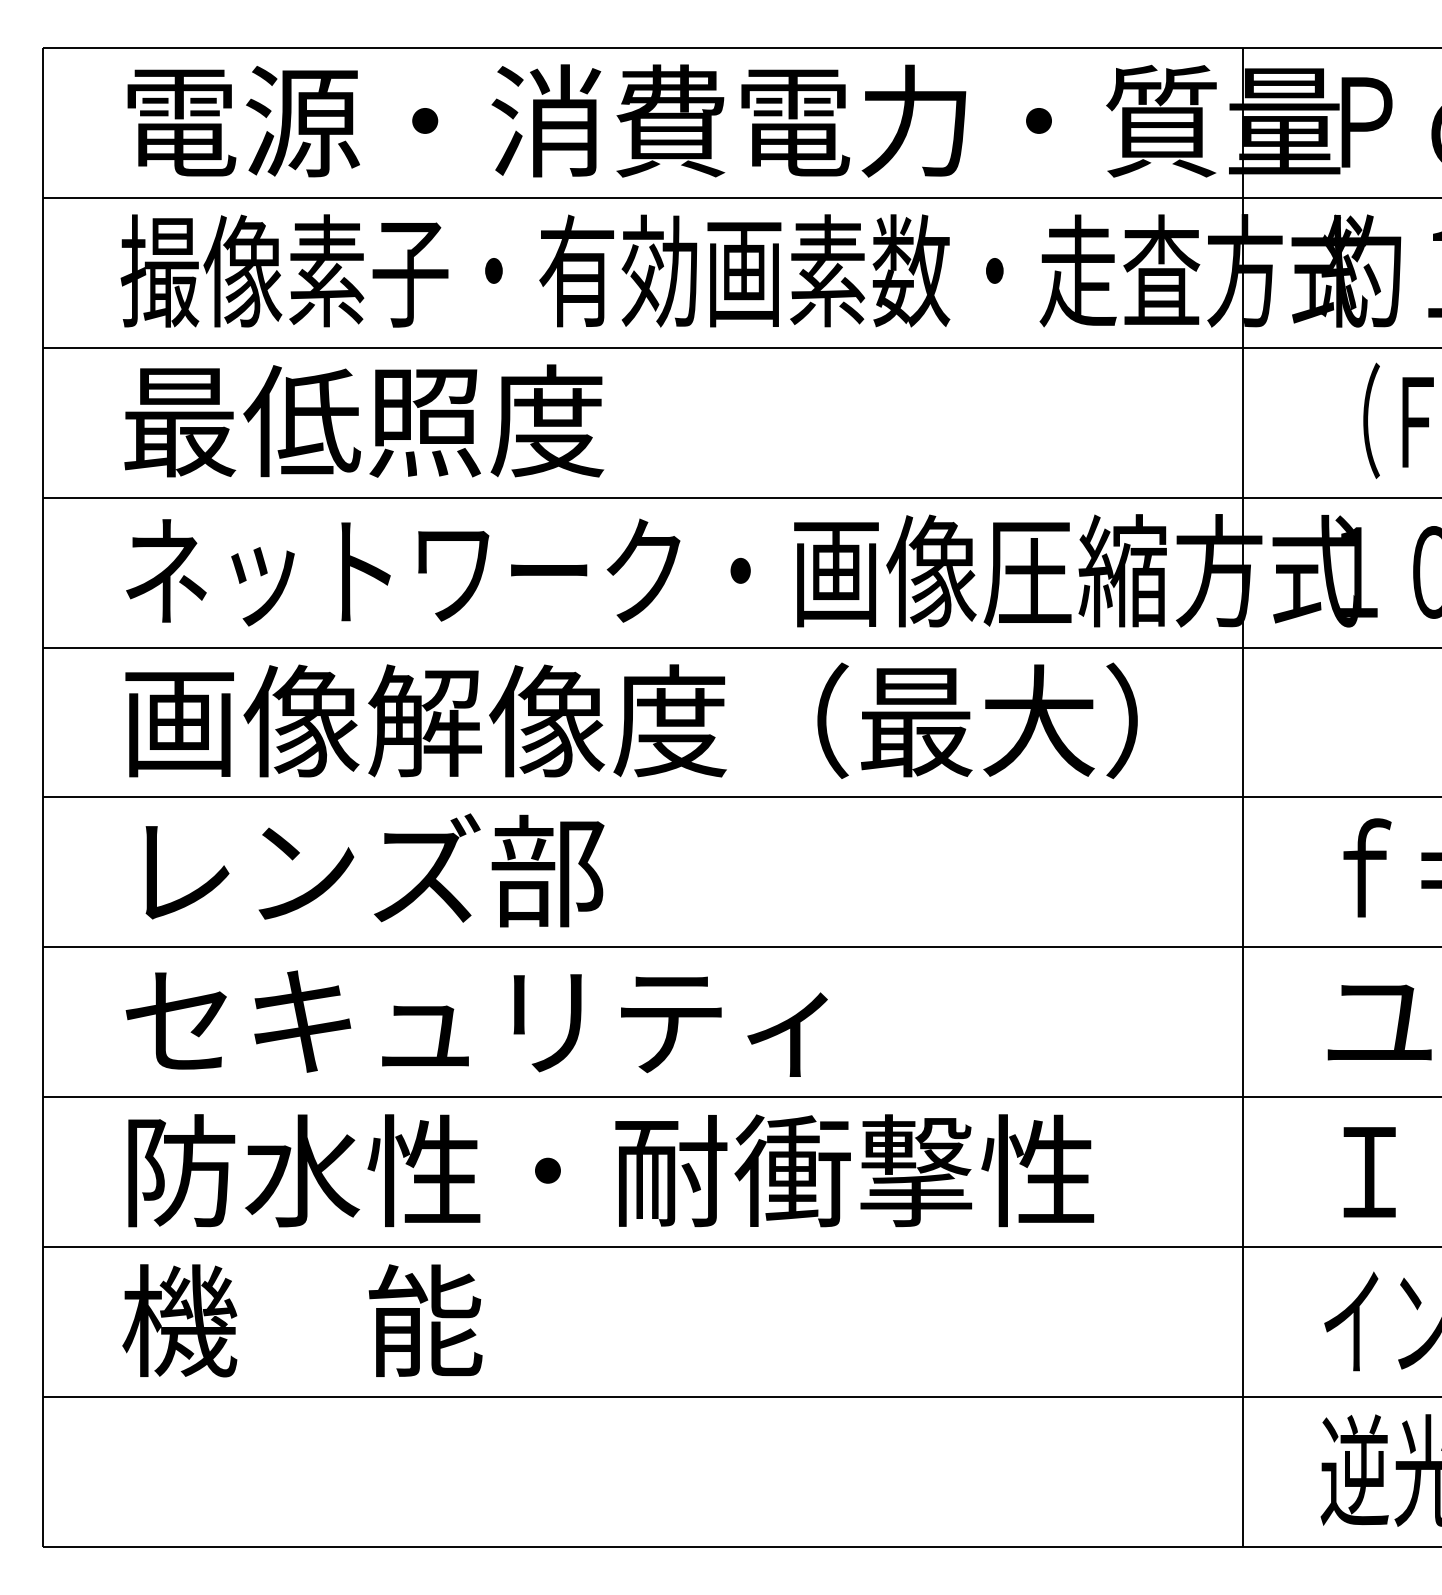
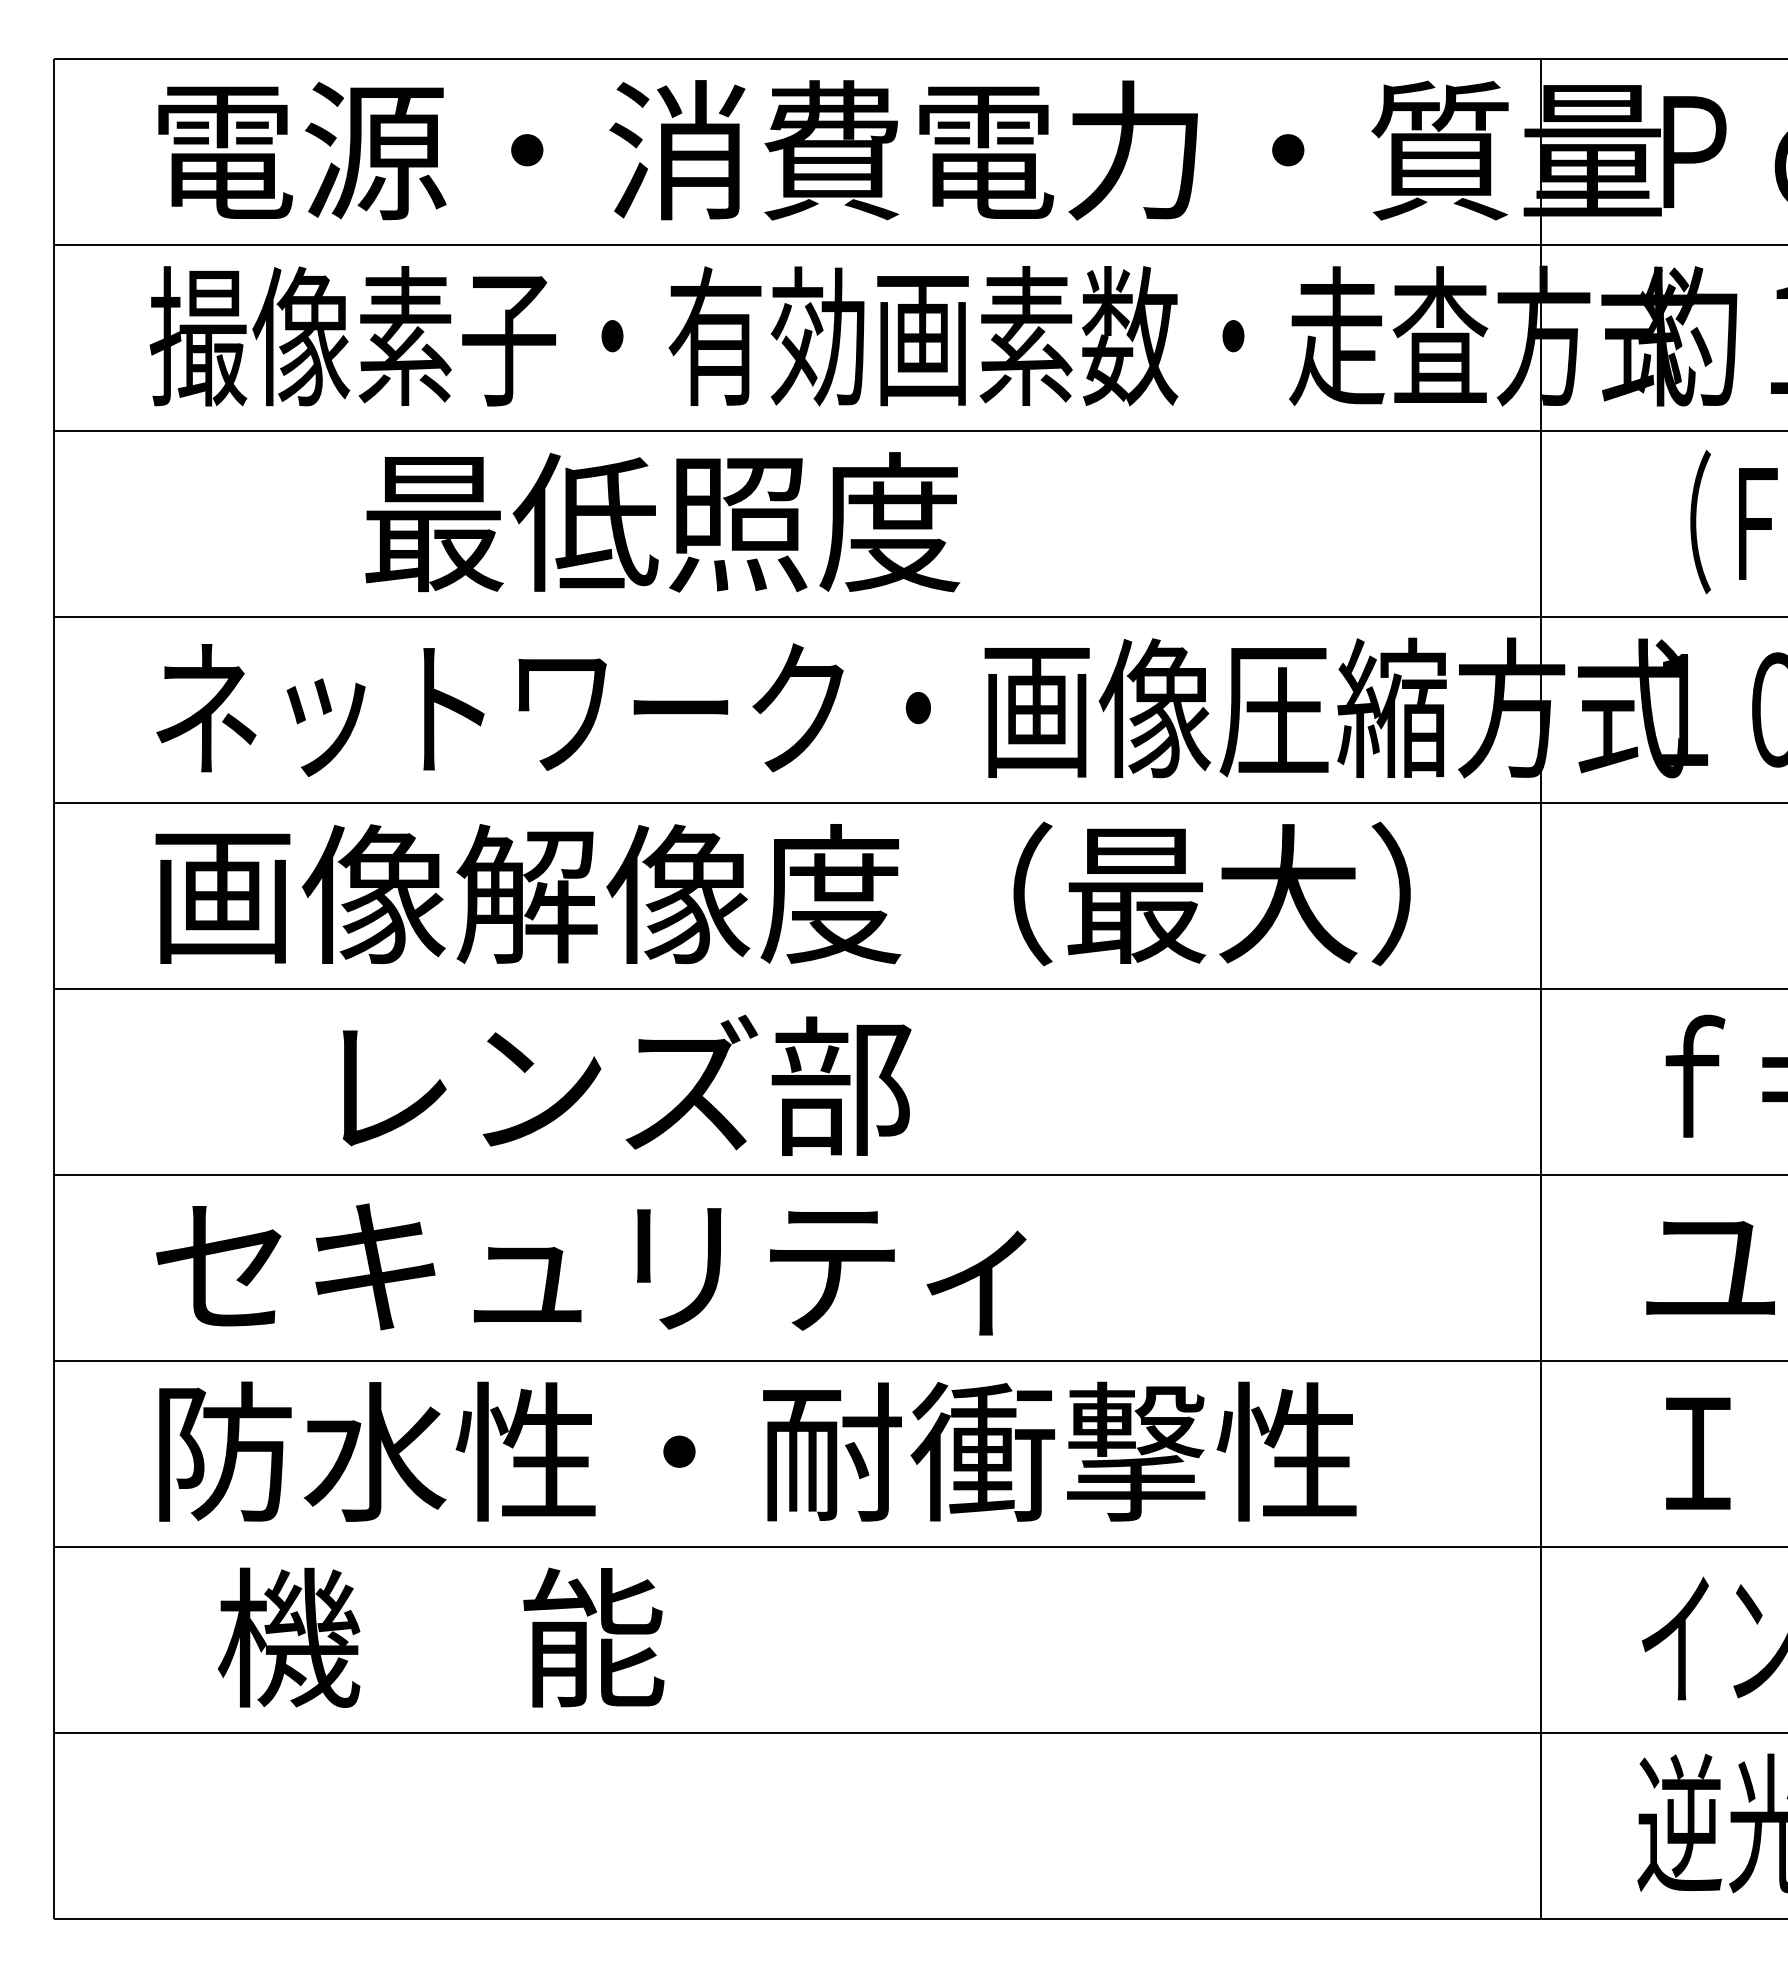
text: (364, 421) -> (662, 522), moved
text: (374, 869) -> (626, 1084), moved
text: (301, 1320) -> (440, 1637), moved

